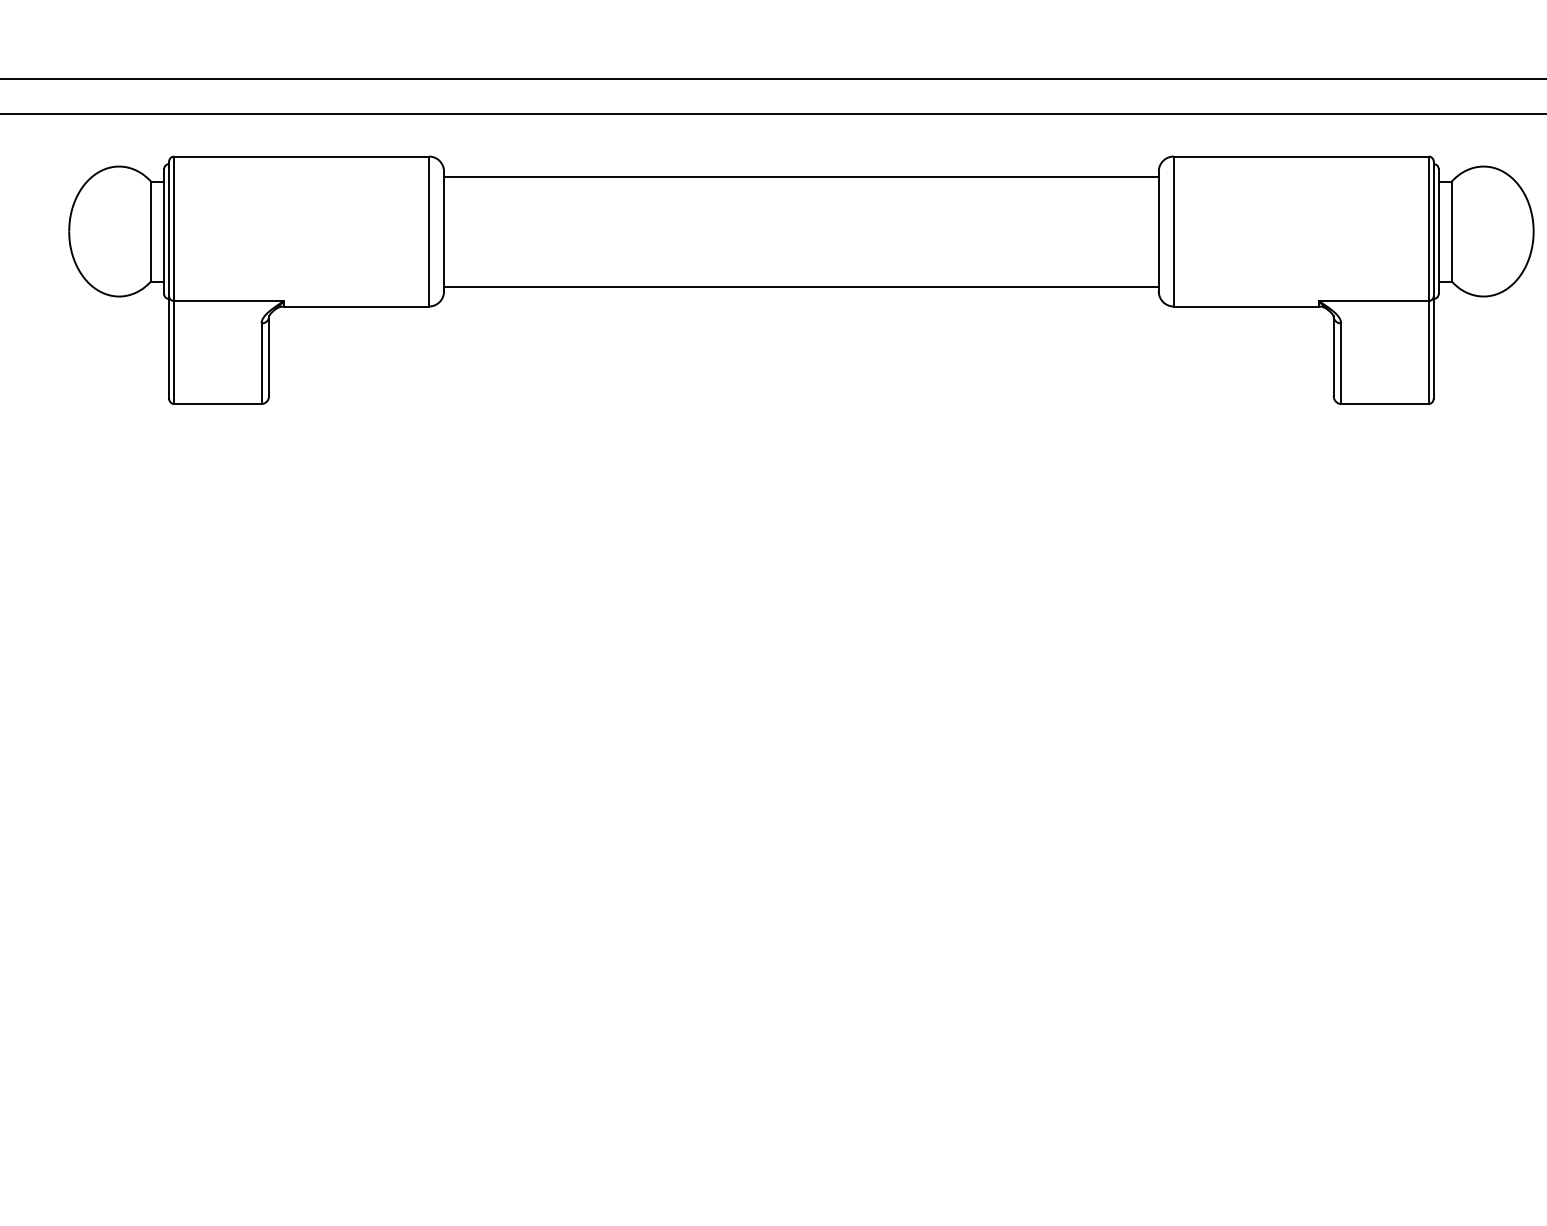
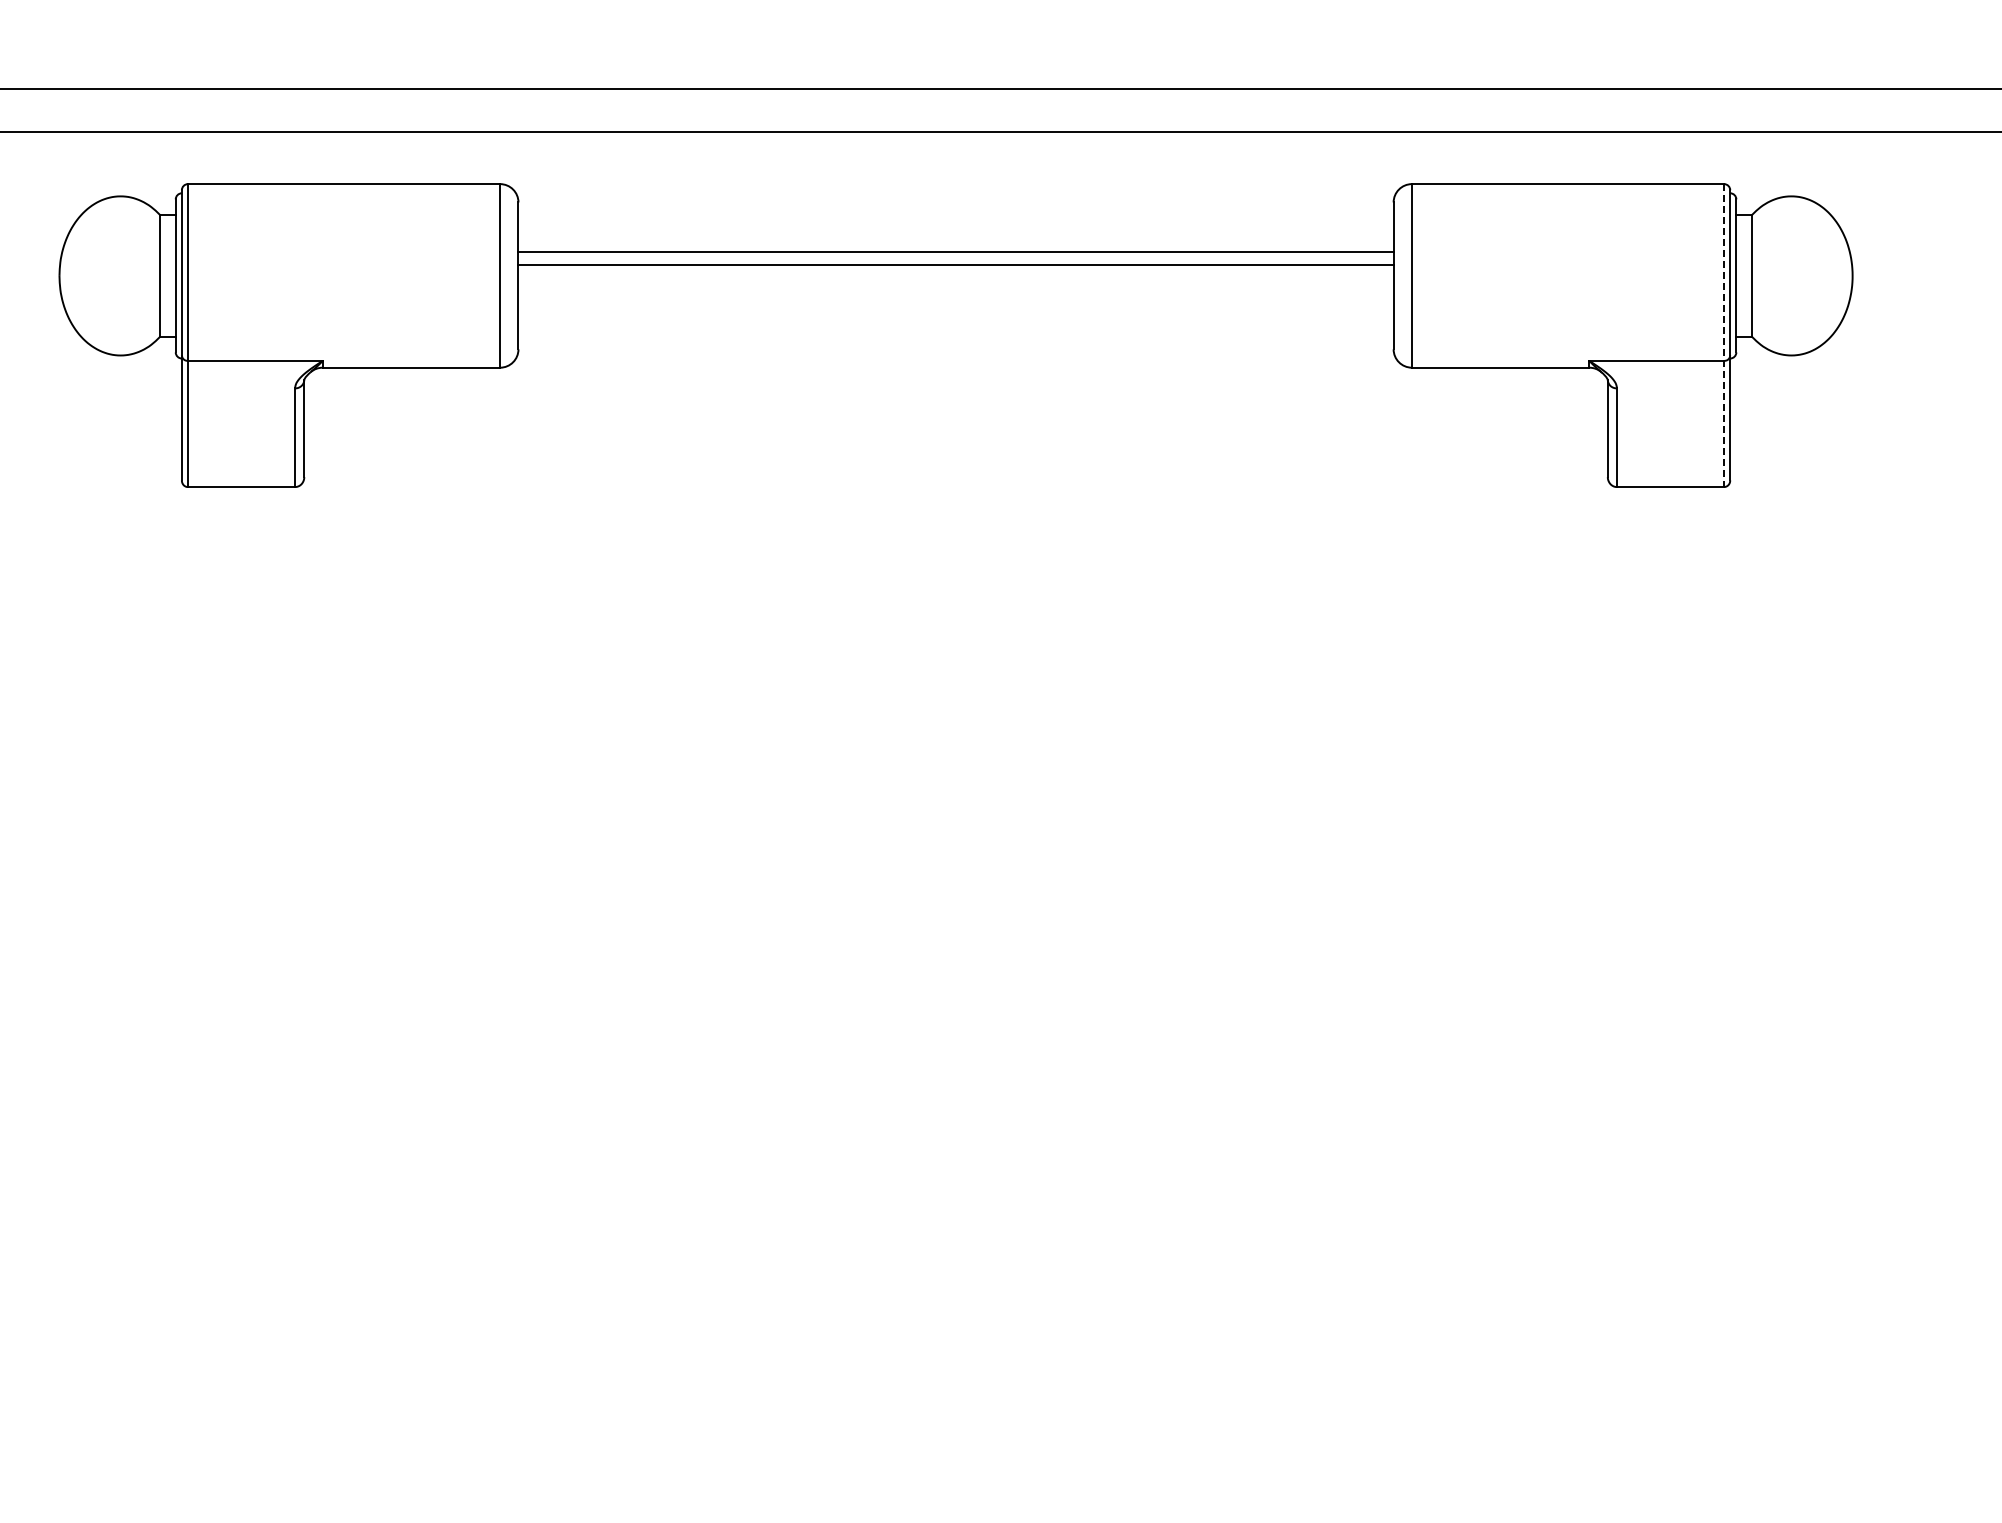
line: (800, 176) -> (955, 264), moved
line: (1429, 281) -> (1724, 336), solid -> dashed
line: (800, 286) -> (955, 252), moved

